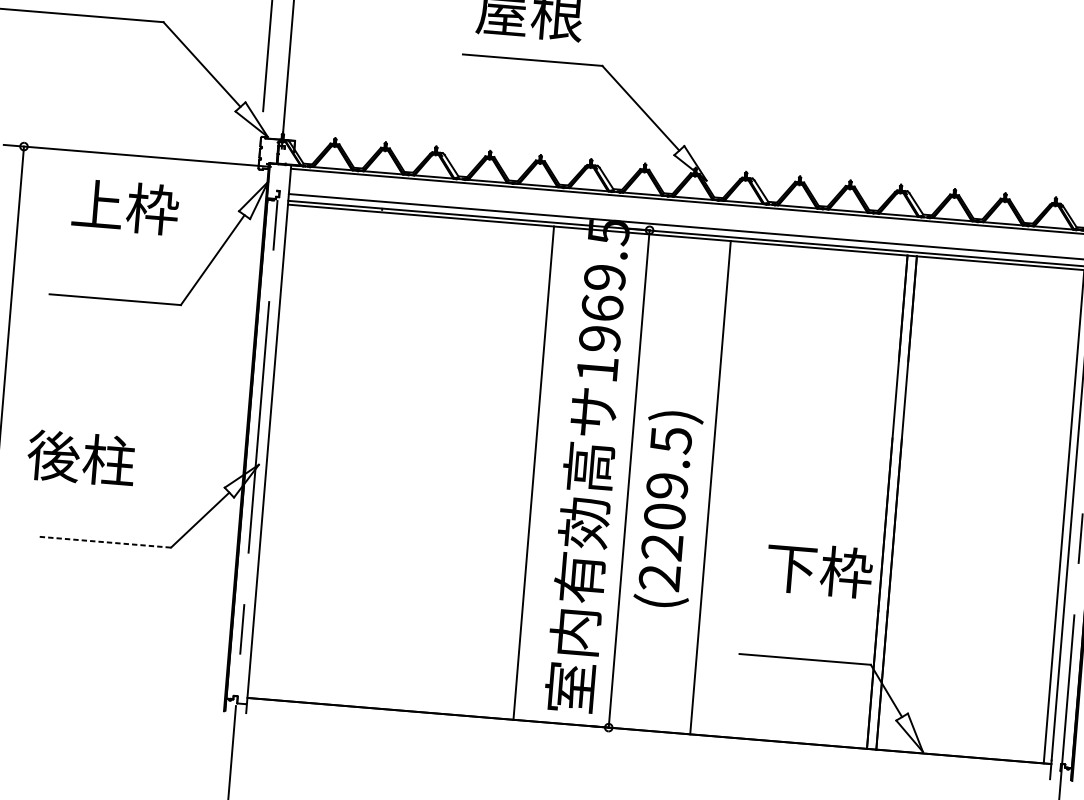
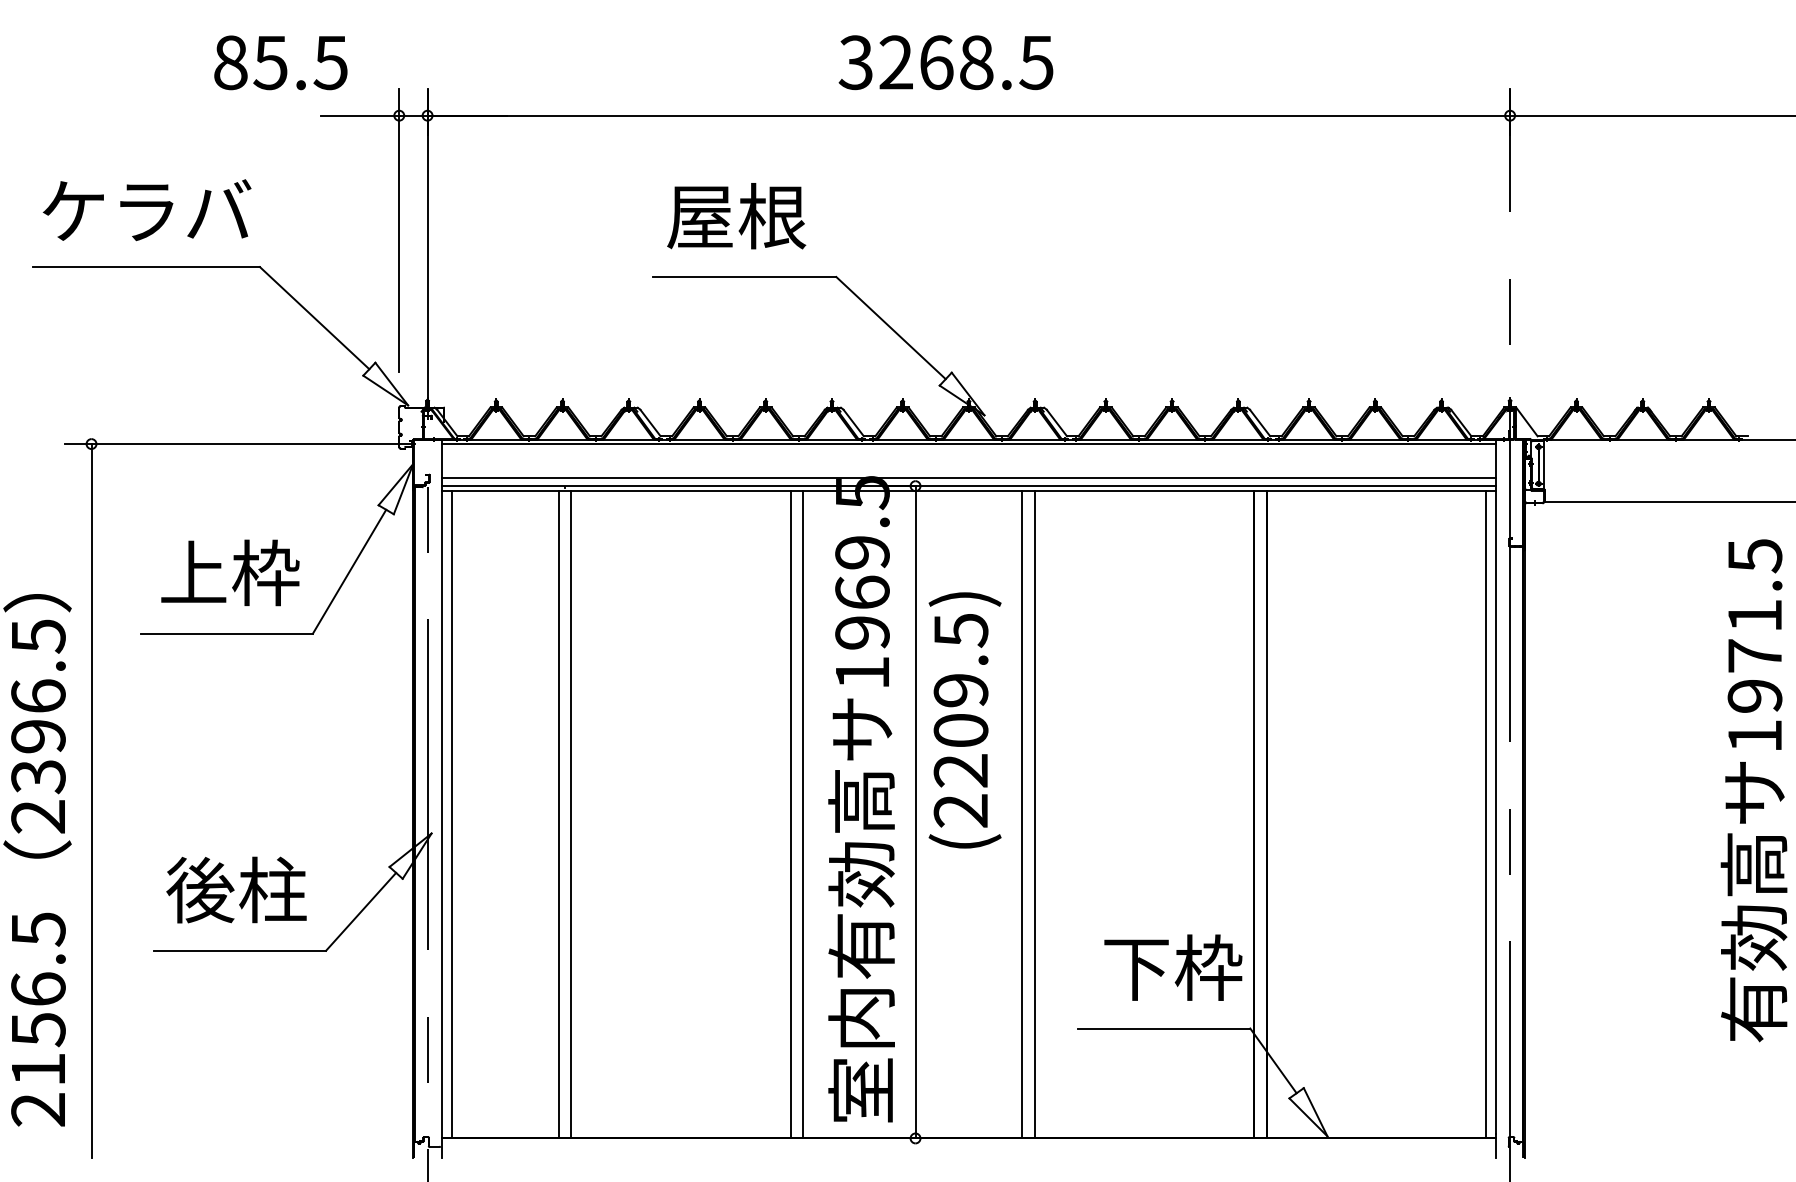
text: (125, 206) -> (230, 572), moved
line: (275, 451) -> (451, 814), added
text: (81, 457) -> (236, 889), moved
line: (356, 458) -> (558, 814), added
line: (366, 459) -> (571, 814), added
line: (542, 473) -> (802, 814), added
line: (719, 488) -> (1034, 814), added
text: (668, 509) -> (964, 720), moved
line: (105, 542) -> (240, 950), dashed -> solid
text: (819, 570) -> (1173, 967), moved

